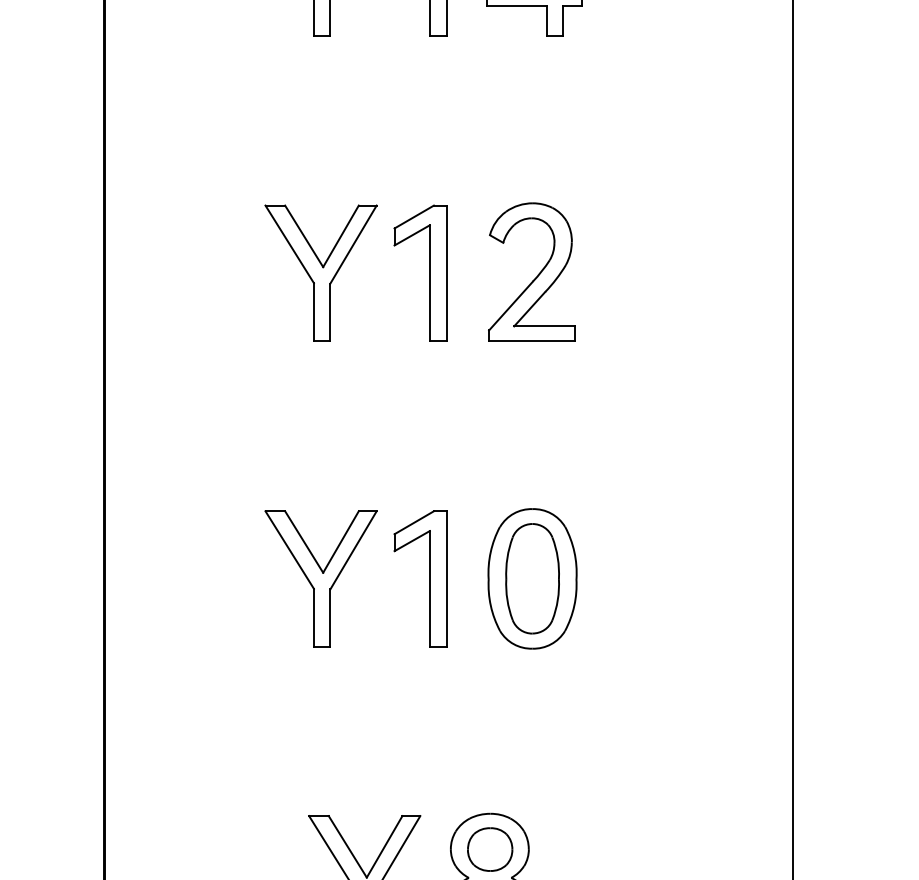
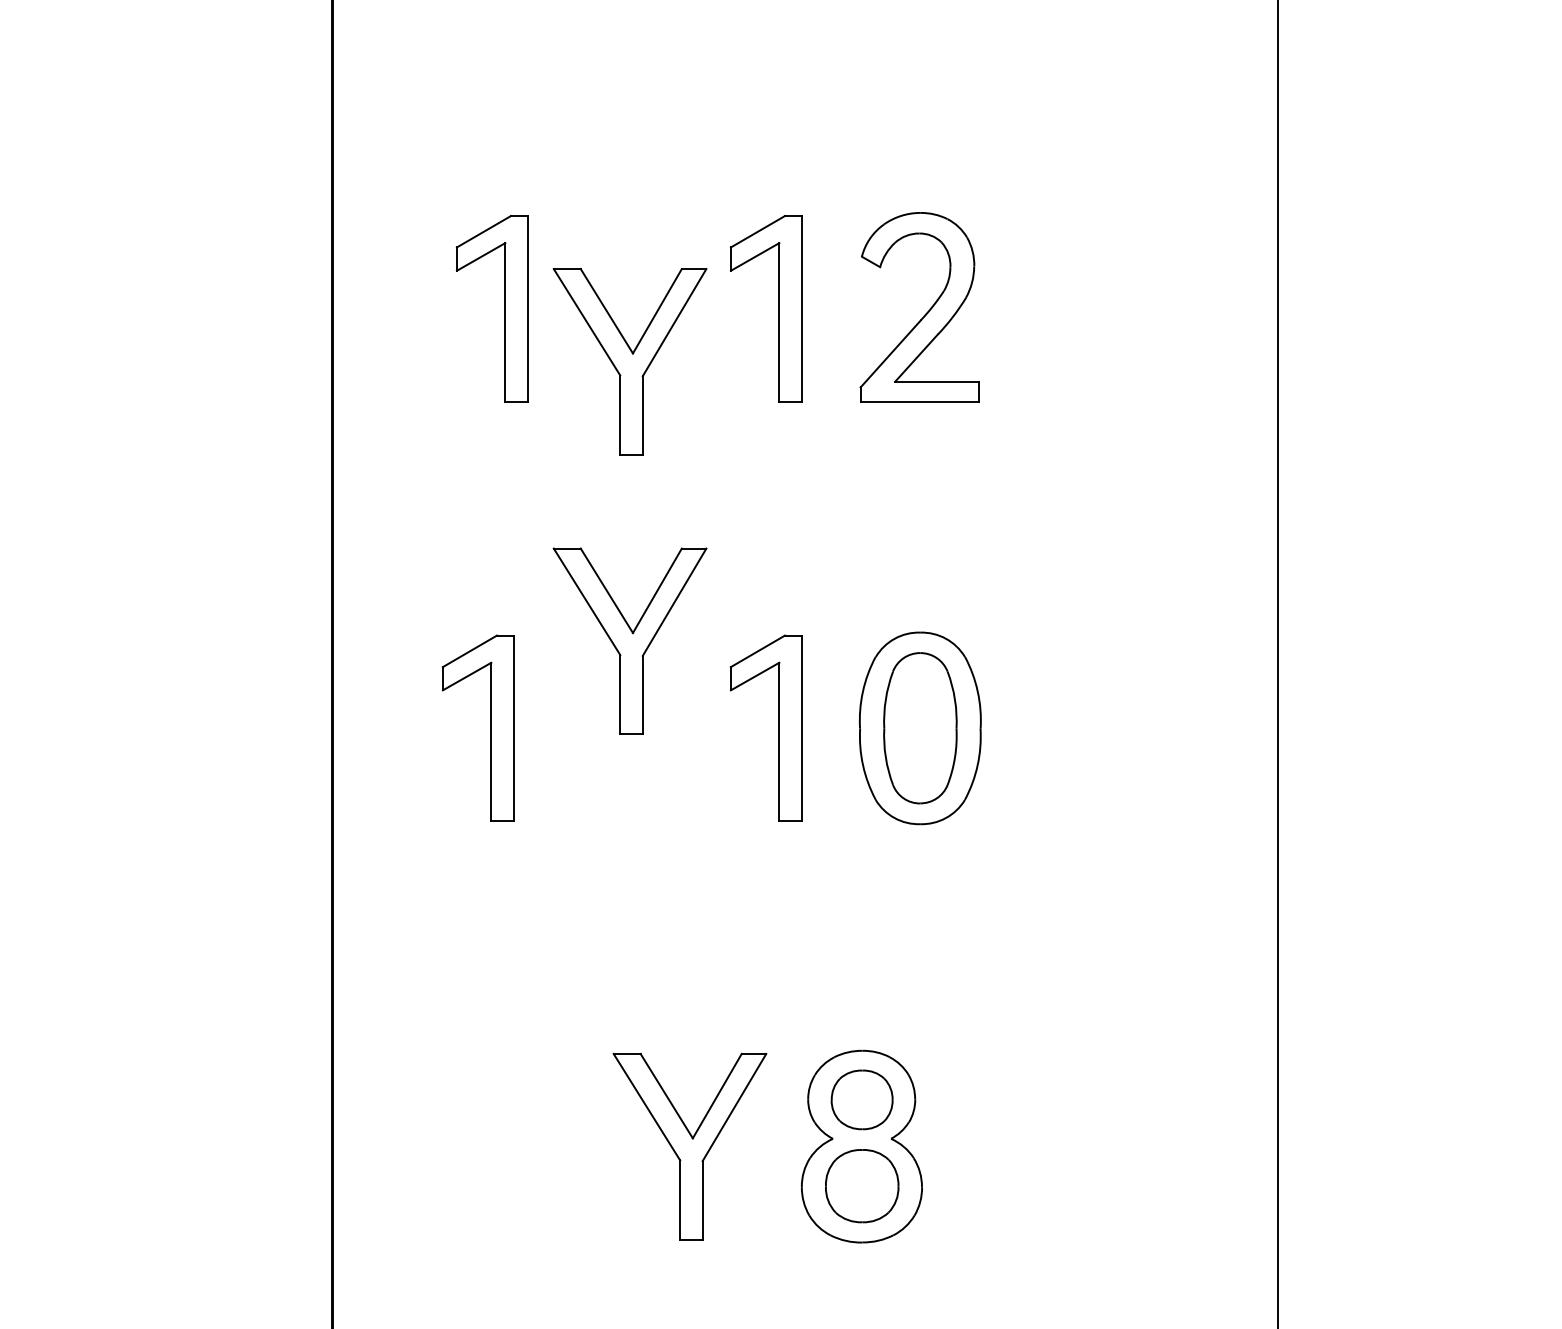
part: (229, 272) -> (504, 308), added
part: (320, 272) -> (629, 361), moved
part: (219, 578) -> (490, 727), added
part: (320, 578) -> (629, 640), moved

